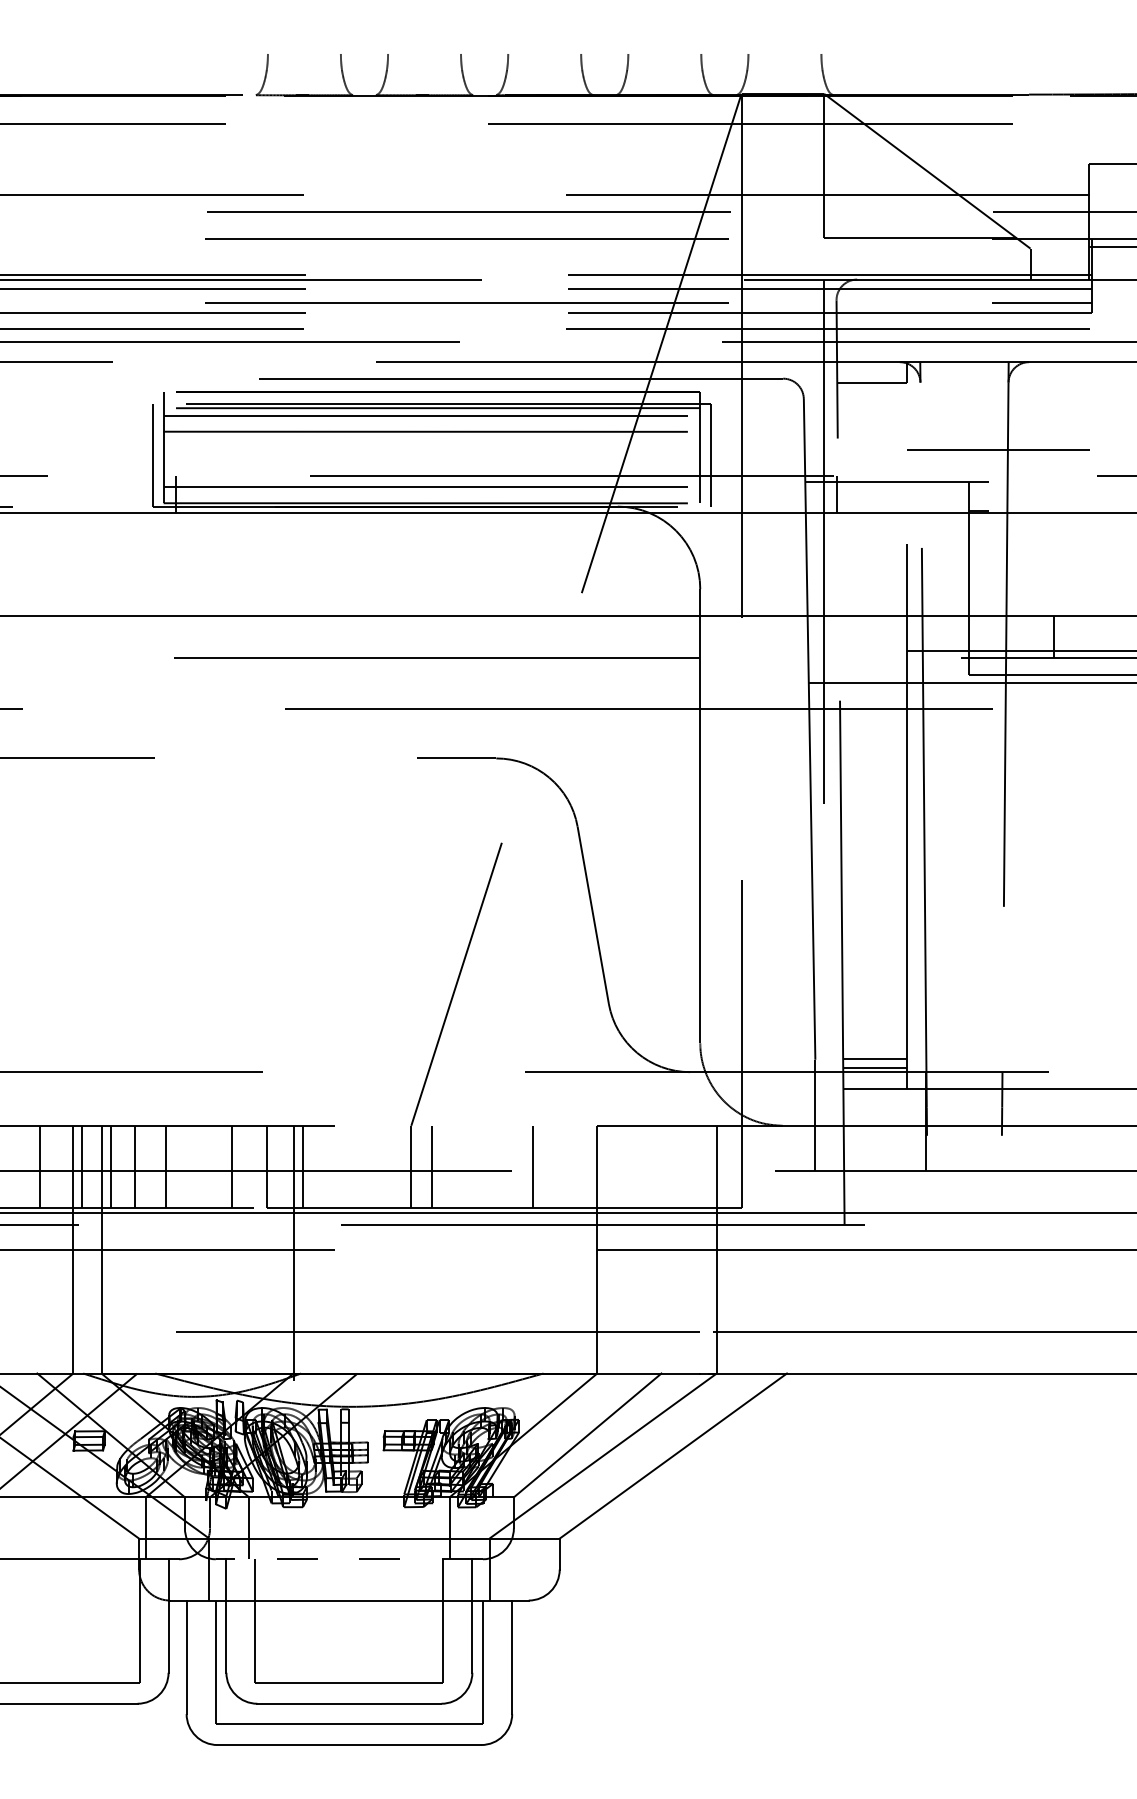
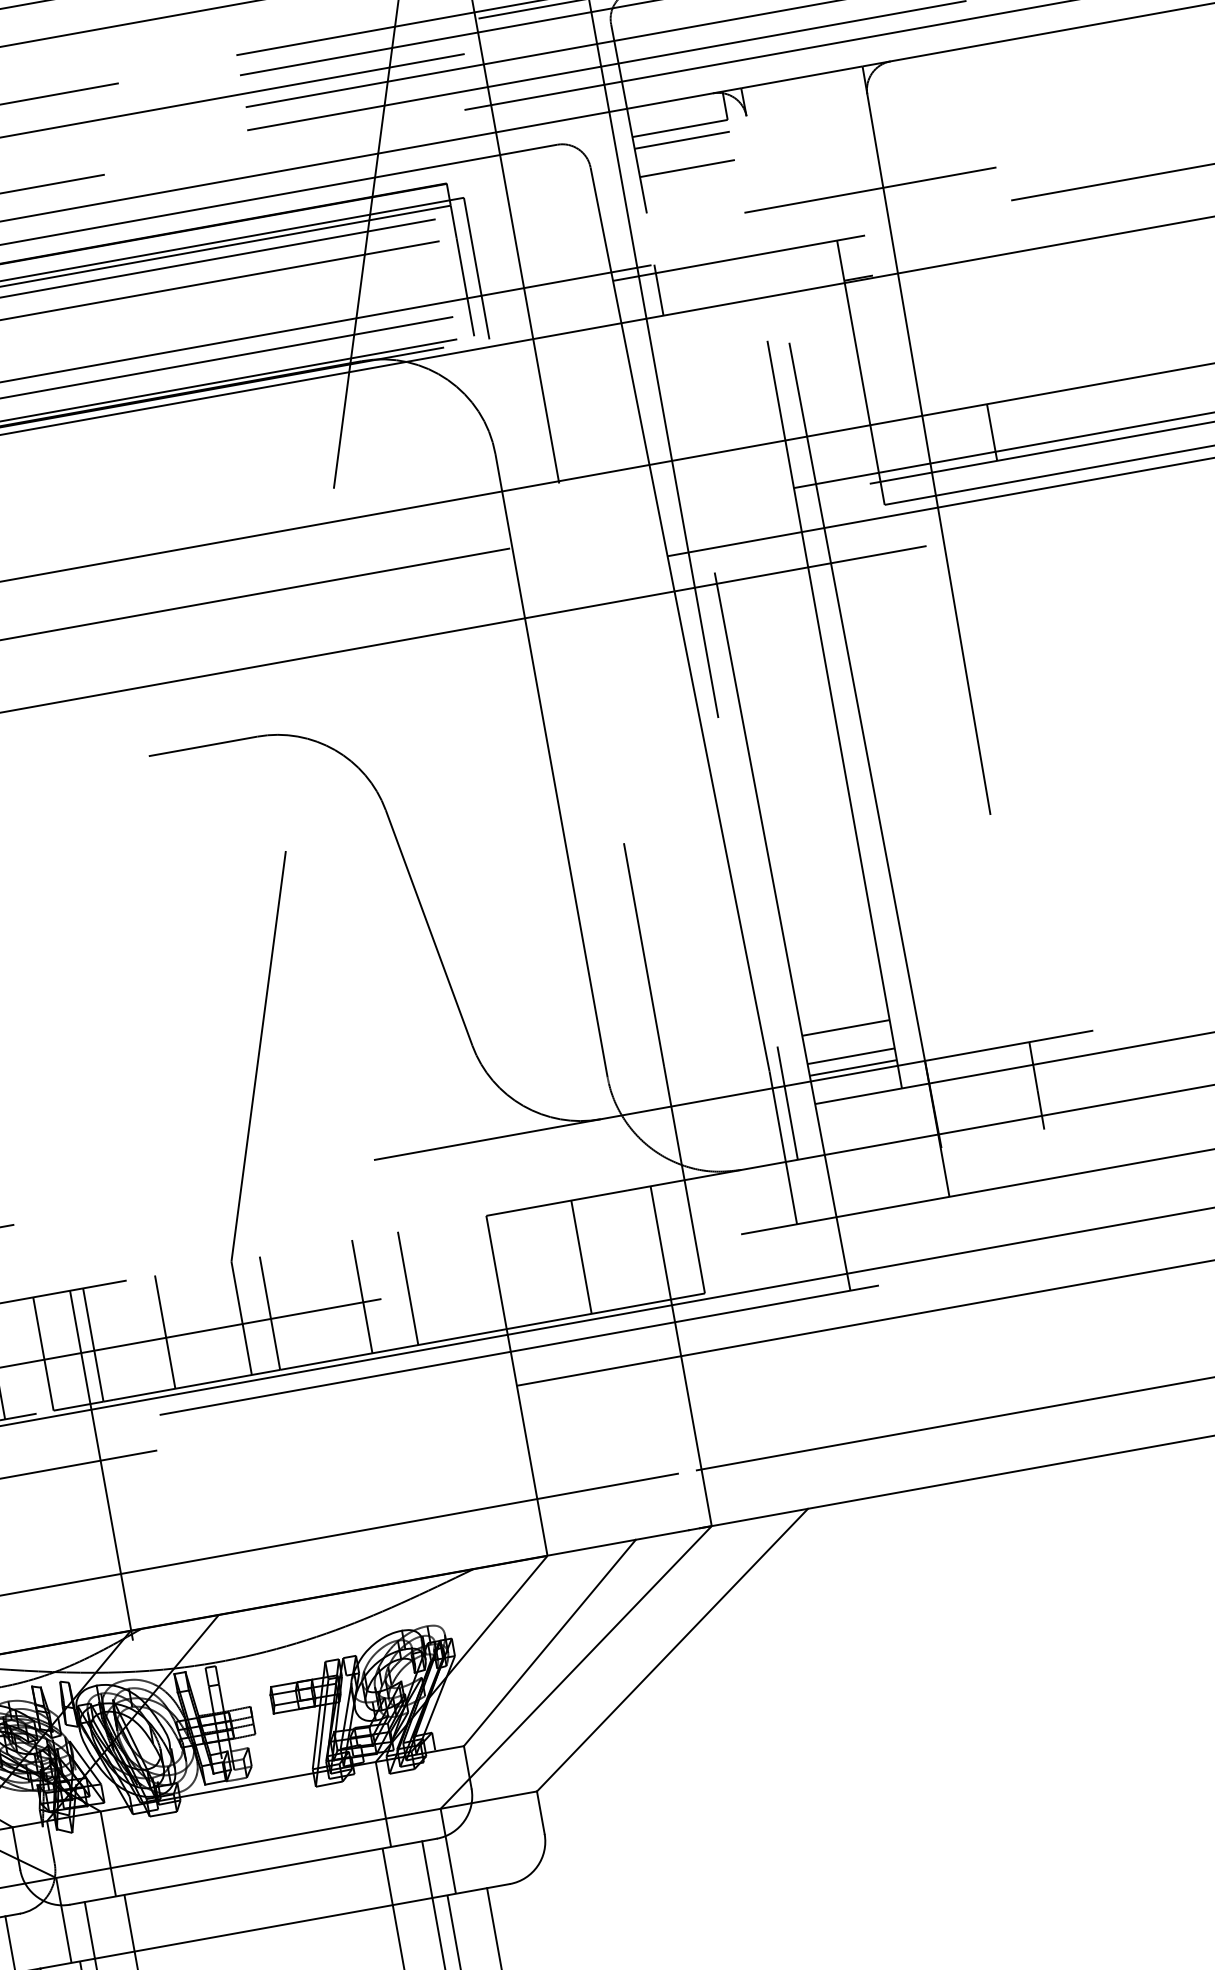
line: (871, 391) -> (681, 140), added
line: (871, 412) -> (686, 169), added
line: (874, 1038) -> (845, 1027), added
line: (824, 1084) -> (788, 1103), added
line: (355, 1166) -> (164, 1331), added
line: (499, 1166) -> (362, 1295), added
line: (659, 1166) -> (582, 1256), added
line: (349, 1559) -> (253, 1872), dashed -> solid

